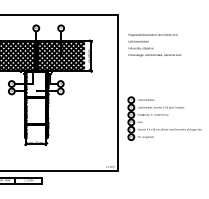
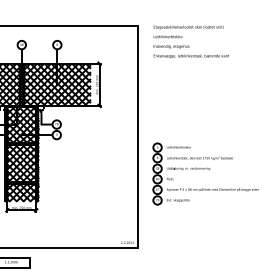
text: (154, 45) -> (190, 42), moved
hatch: (36, 104) -> (22, 153), added

